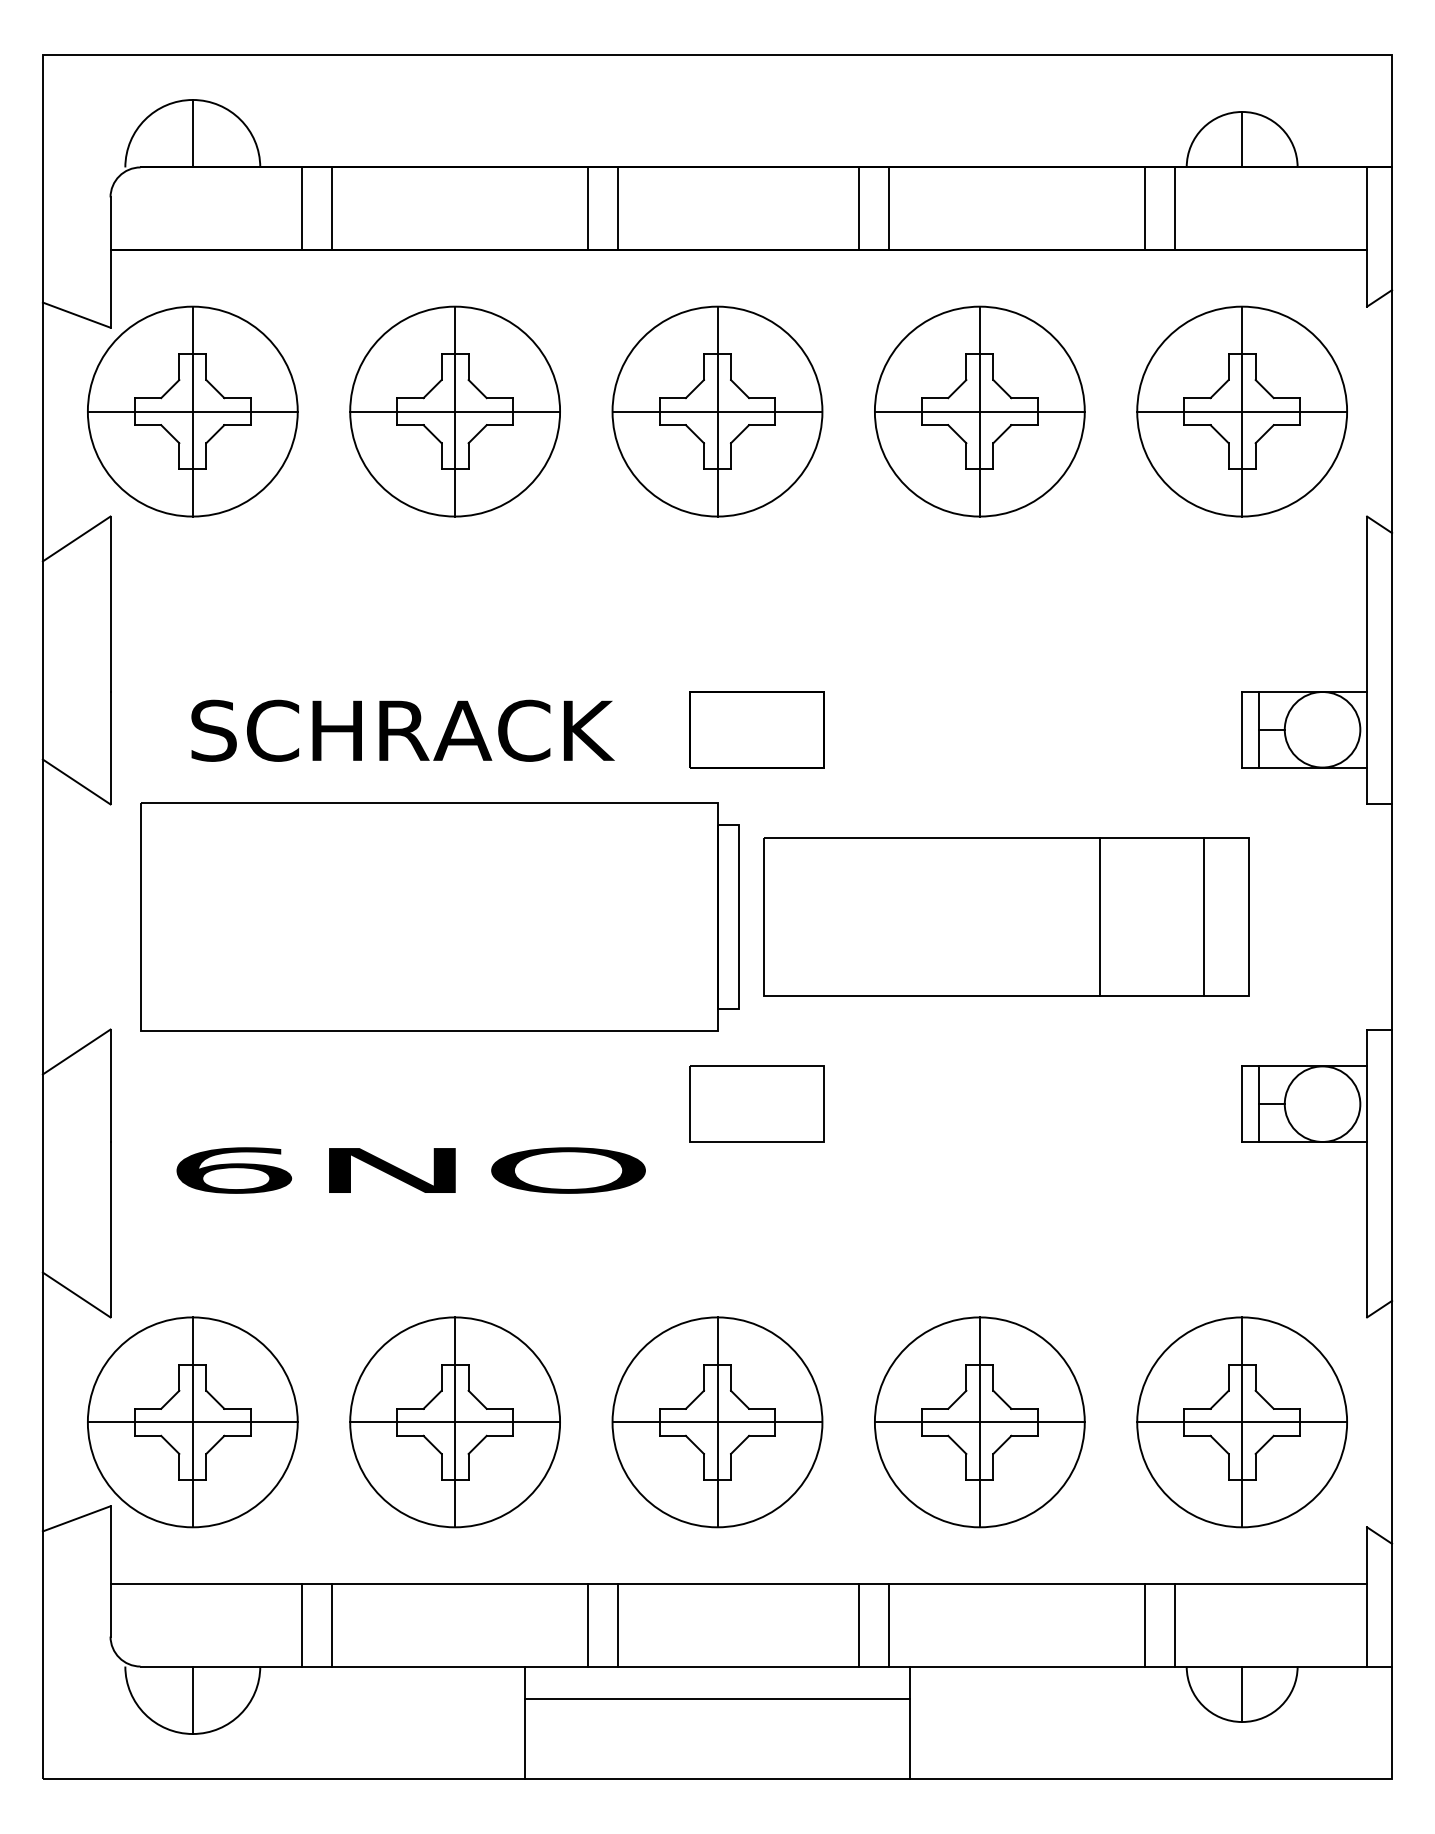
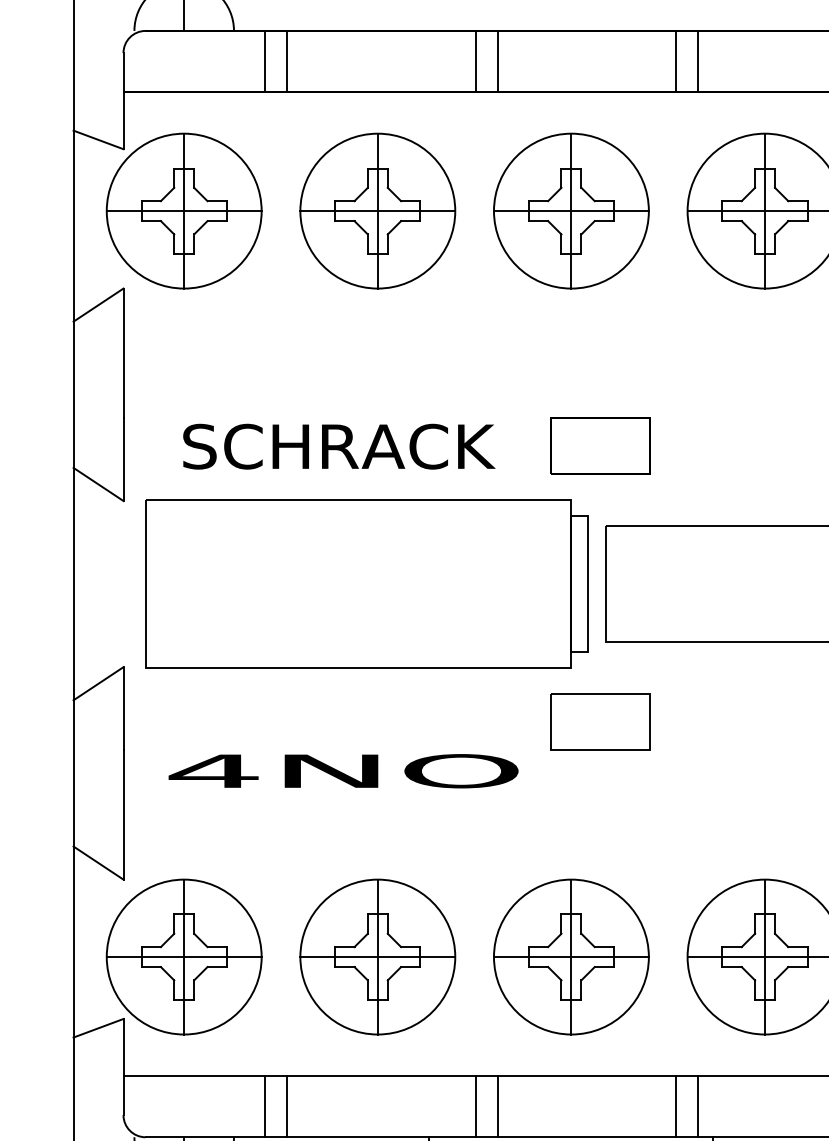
text: (232, 1170) -> (213, 771), 6NO -> 4NO

